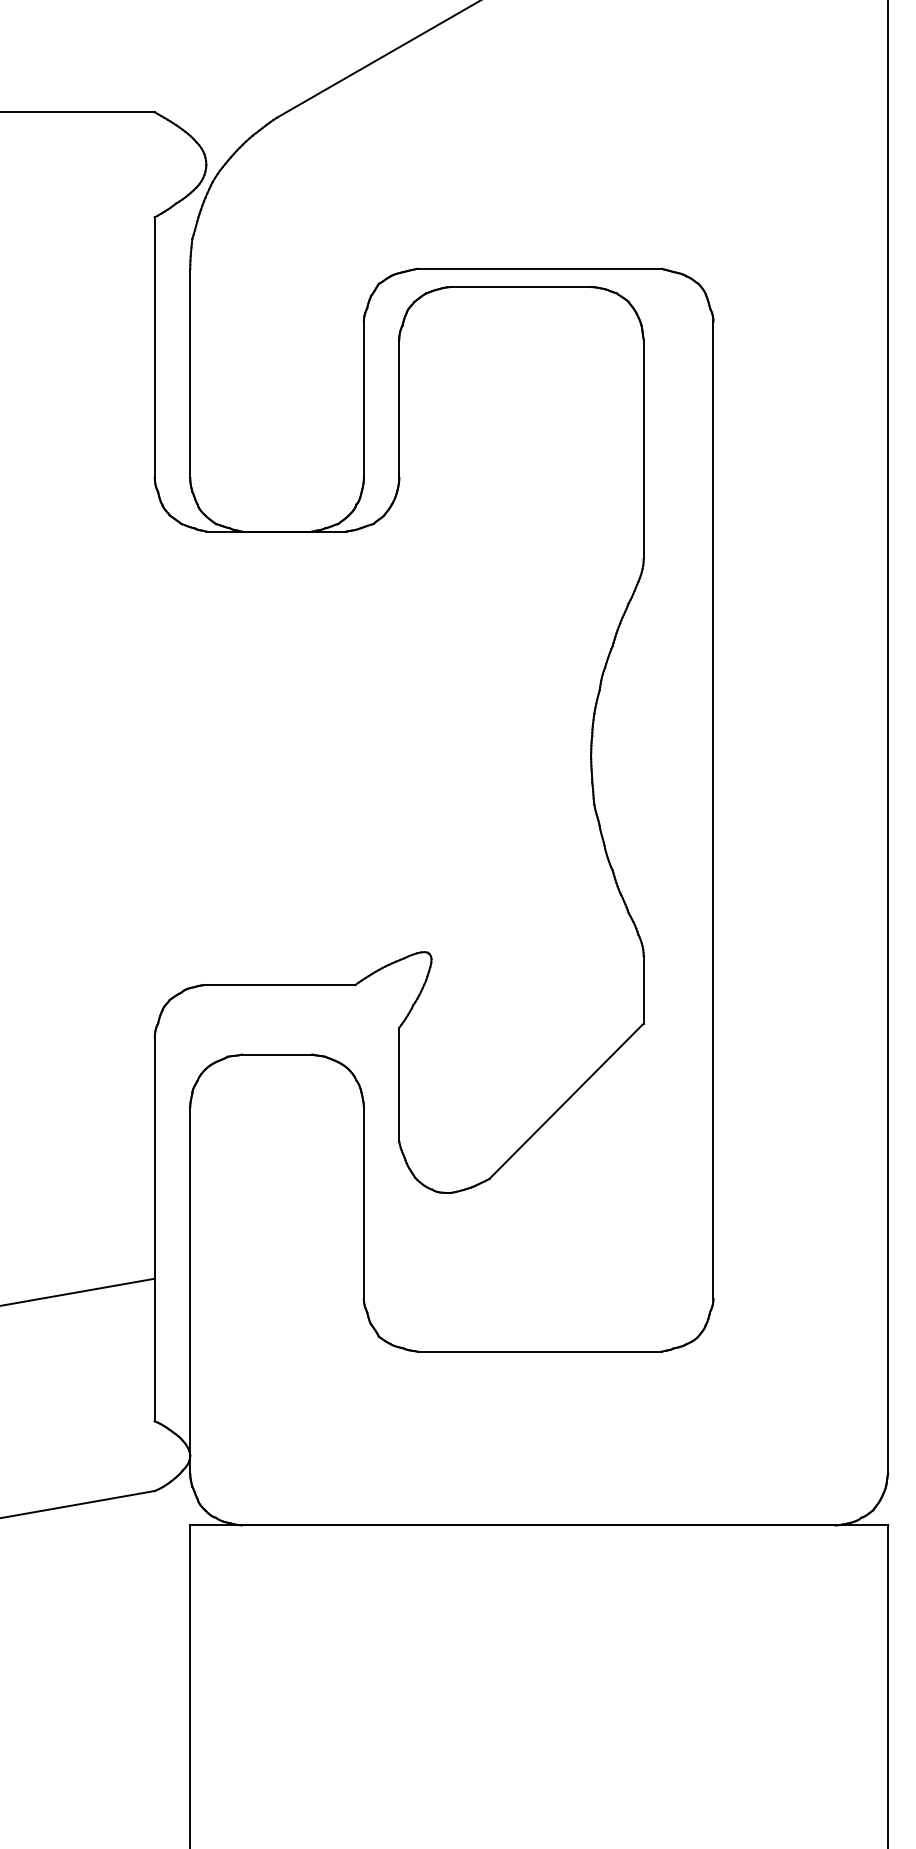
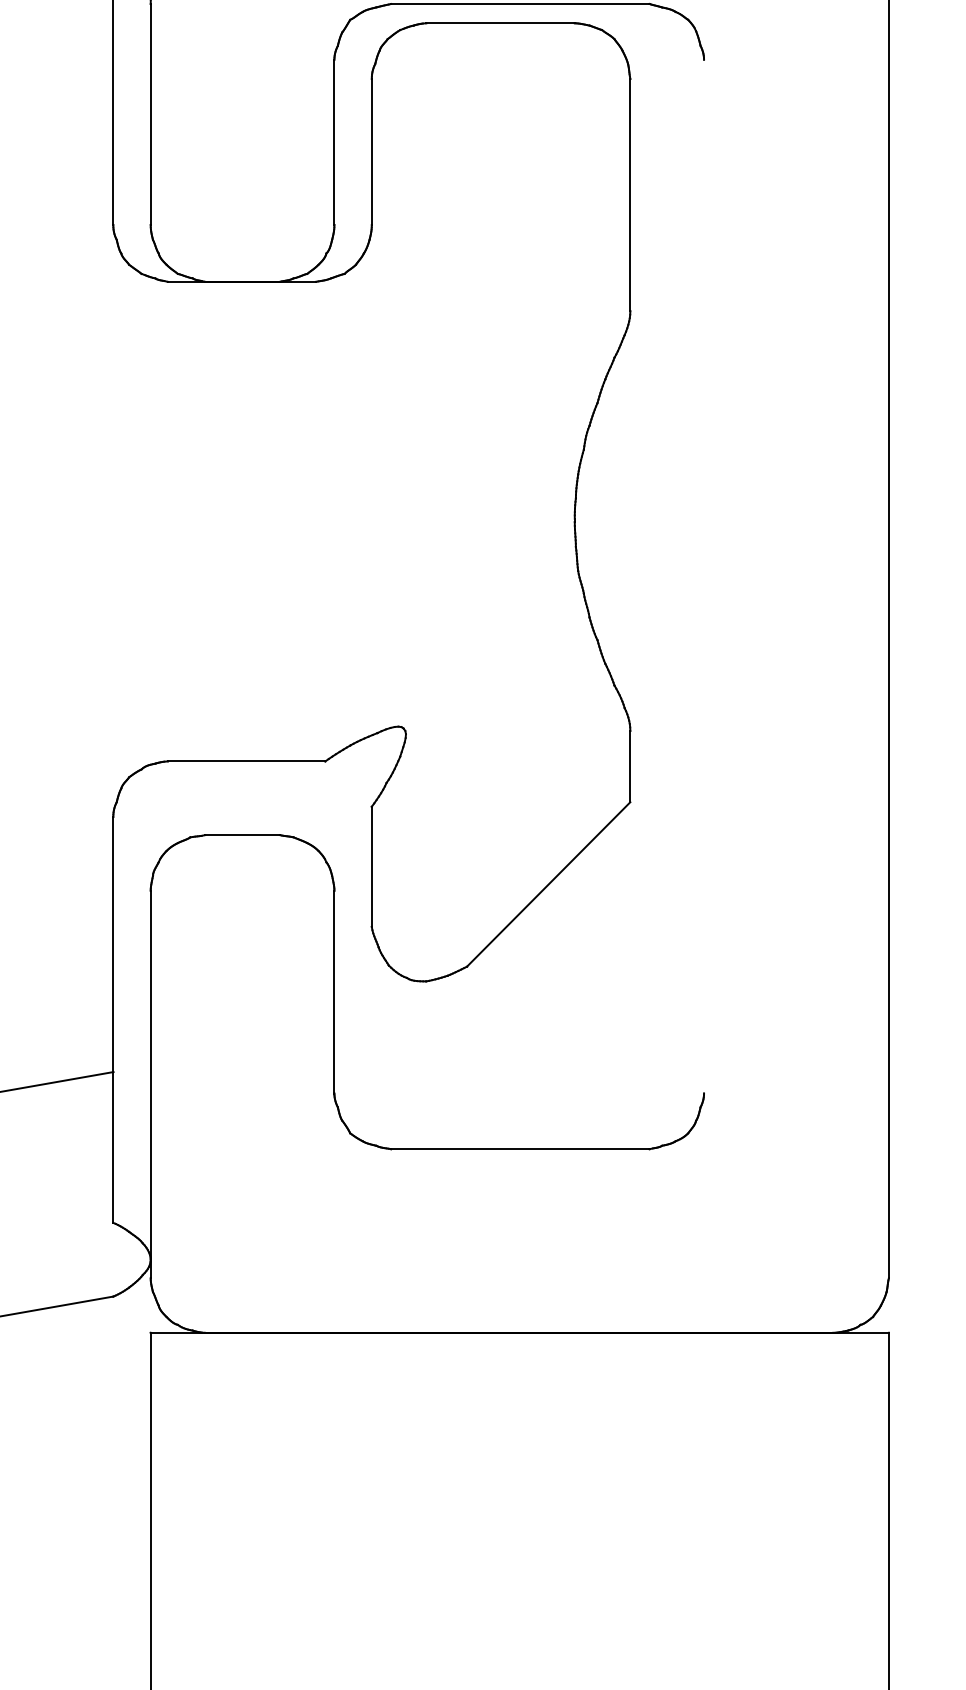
line: (713, 810) -> (704, 576), removed

